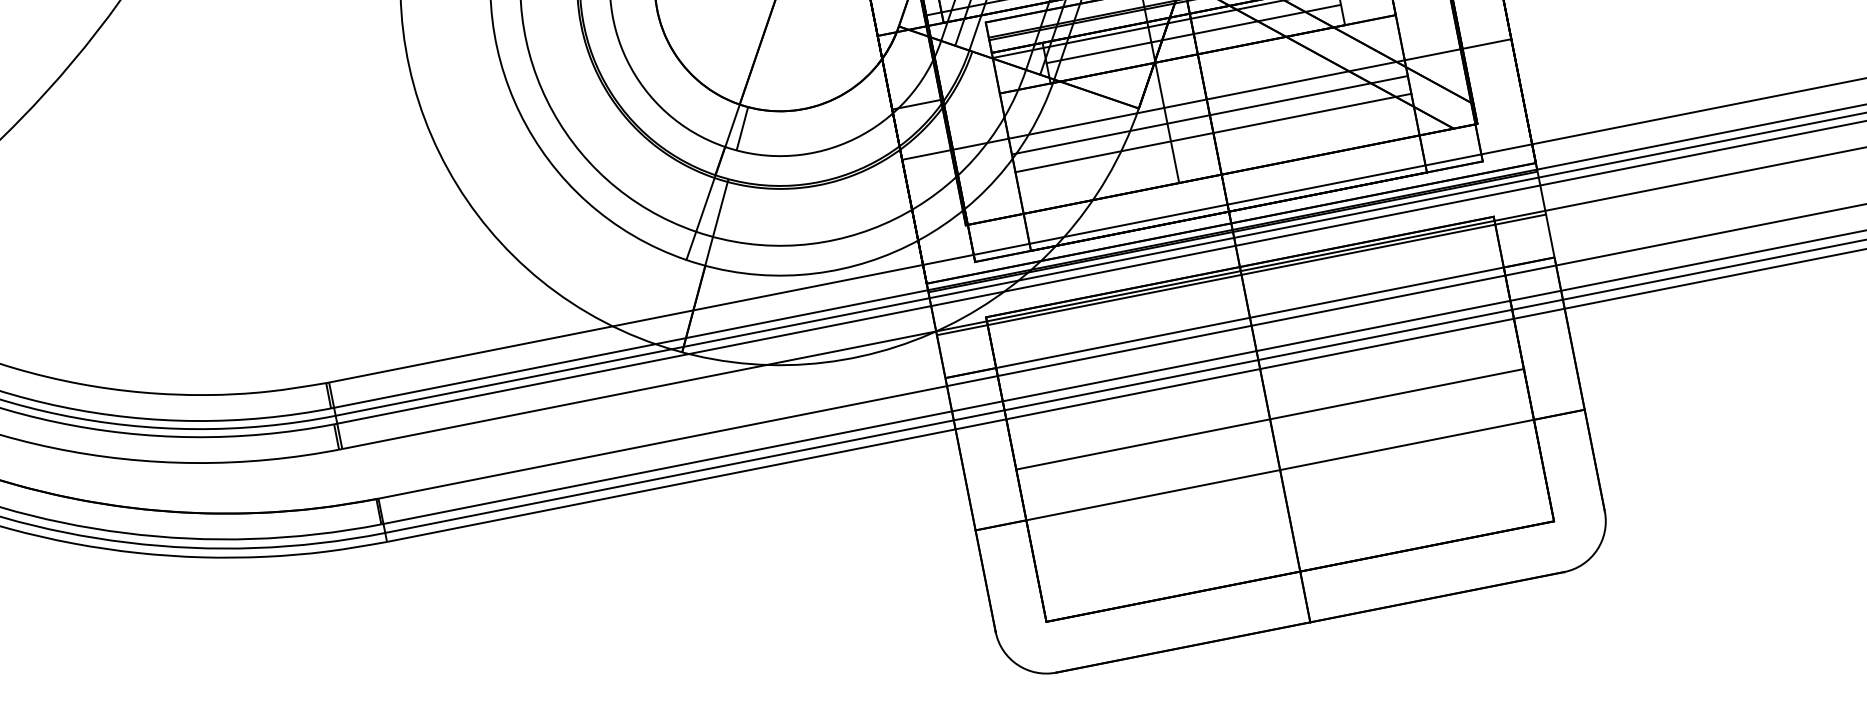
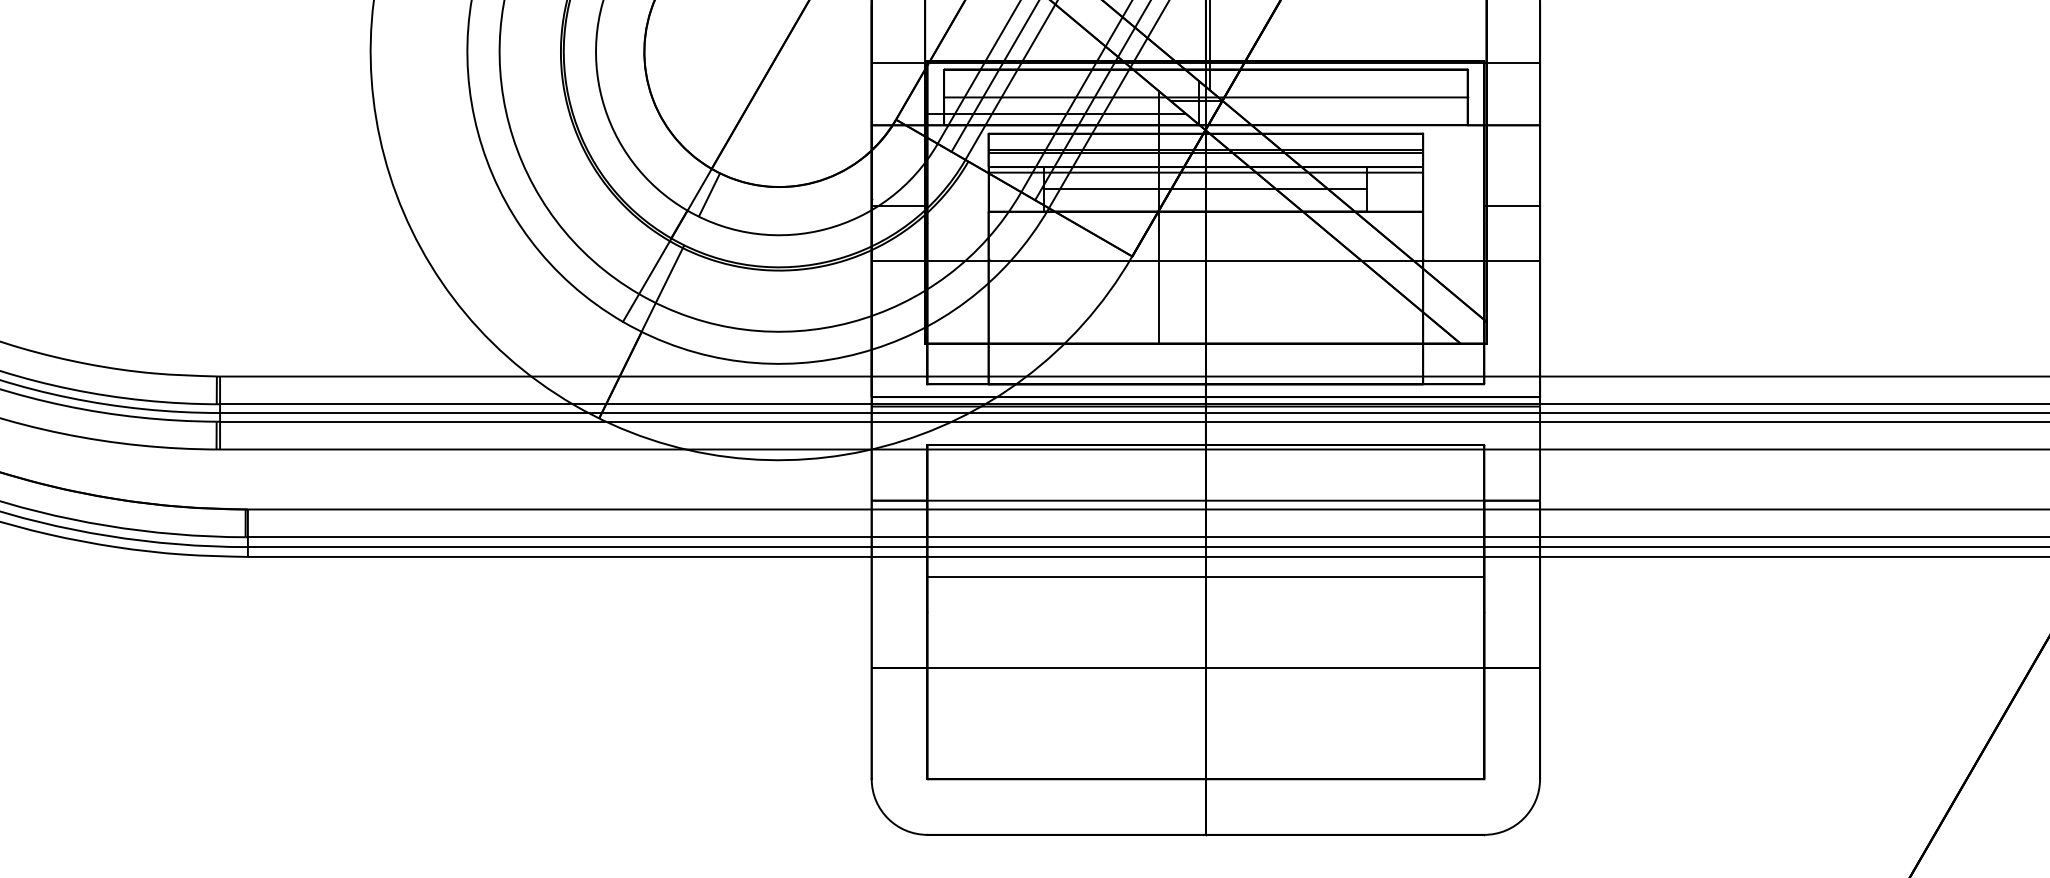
line: (1209, 115) -> (1205, 278), removed
line: (1212, 132) -> (1205, 297), removed
line: (1241, 274) -> (1205, 453), removed
line: (1269, 419) -> (1205, 577), moved

